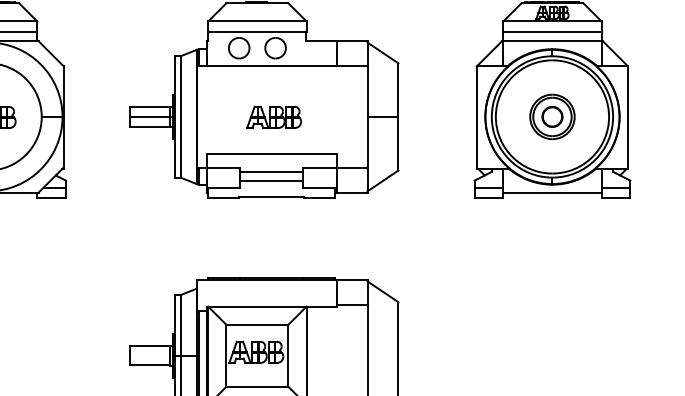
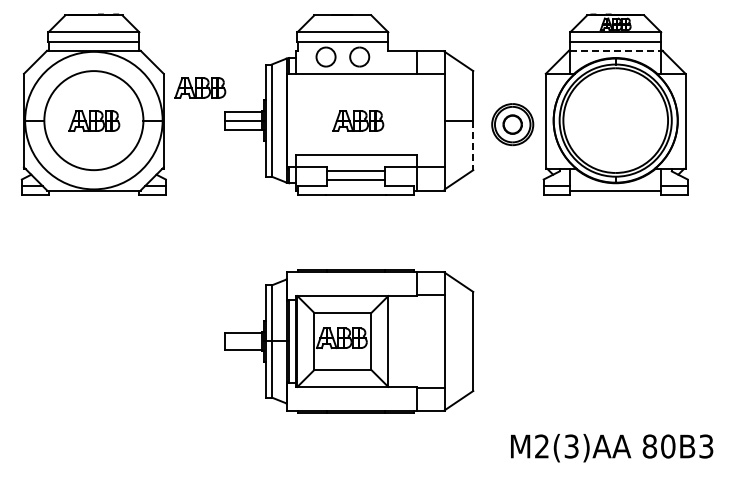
line: (553, 41) -> (616, 50), solid -> dashed
part: (103, 81) -> (200, 87), added
part: (552, 116) -> (512, 124), moved
line: (398, 143) -> (473, 145), solid -> dashed

